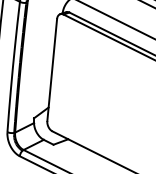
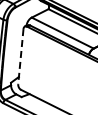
line: (51, 69) -> (20, 56), solid -> dashed

